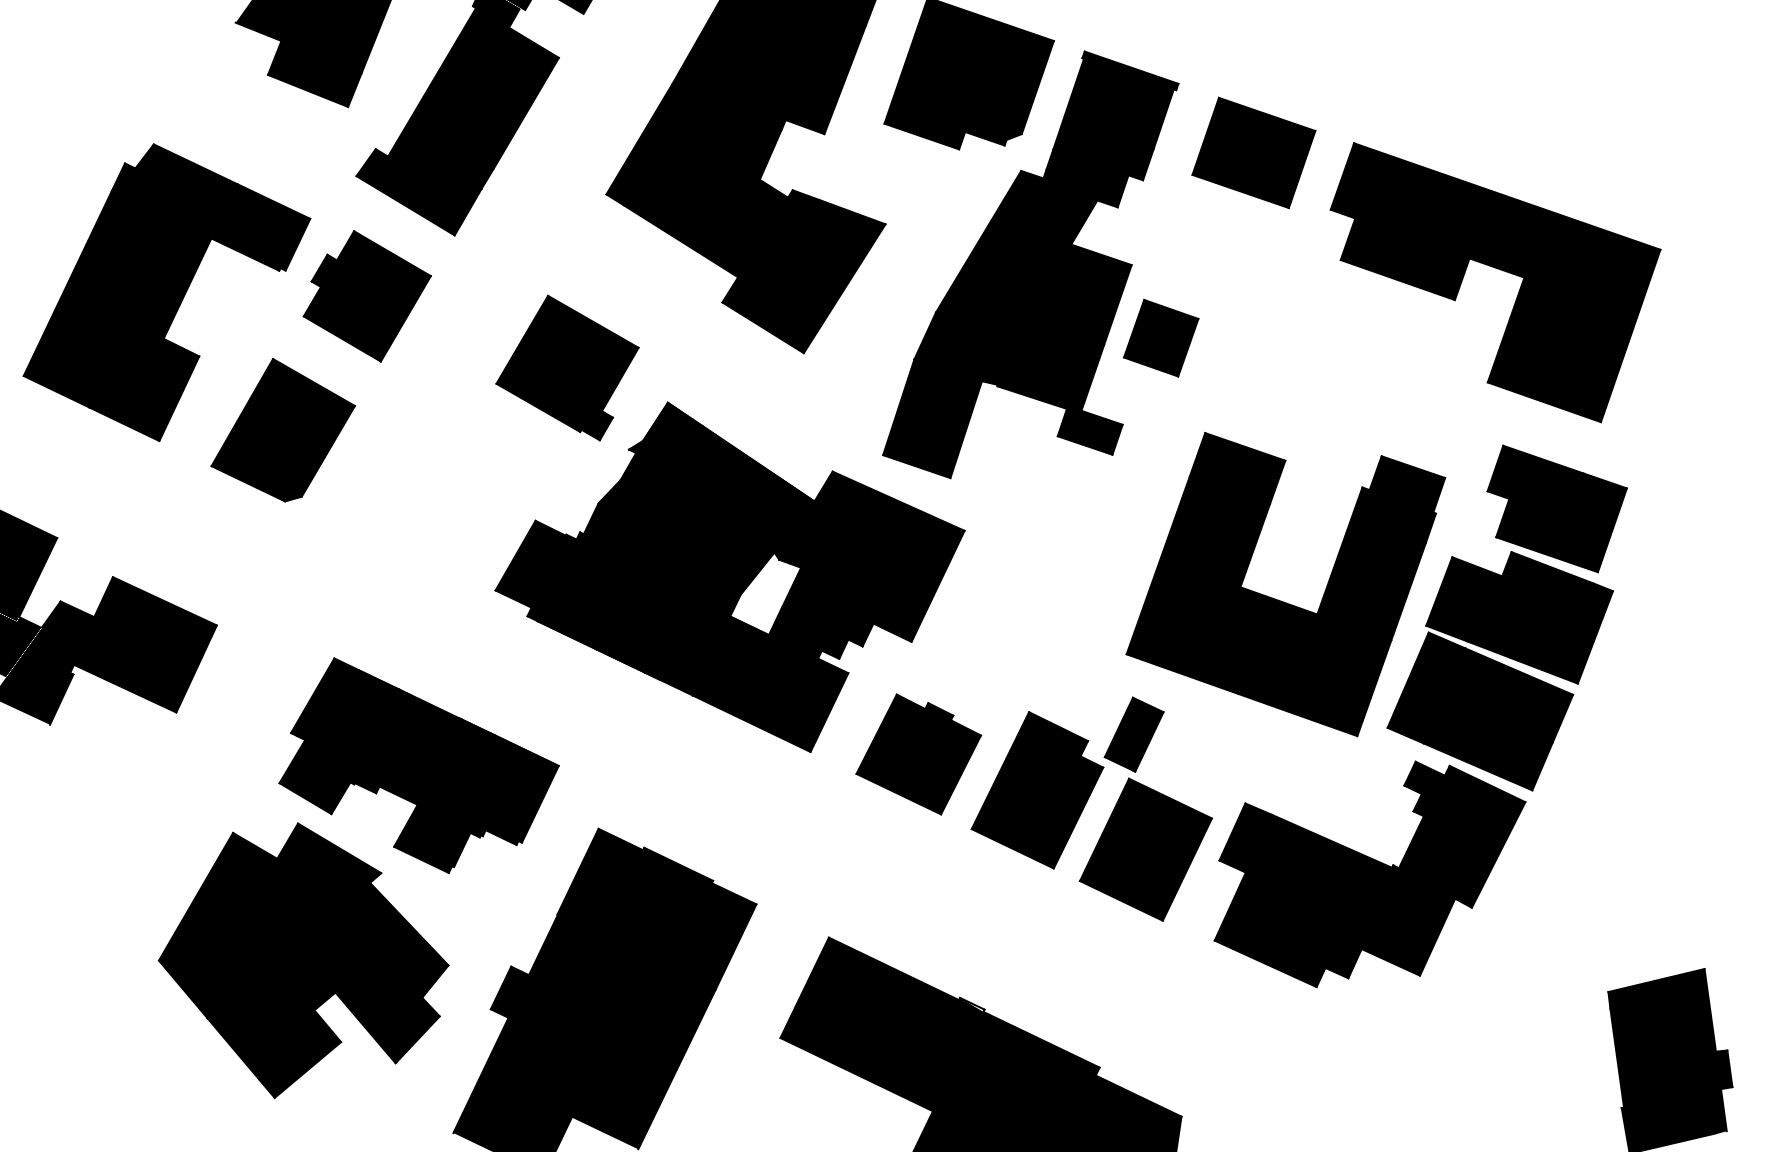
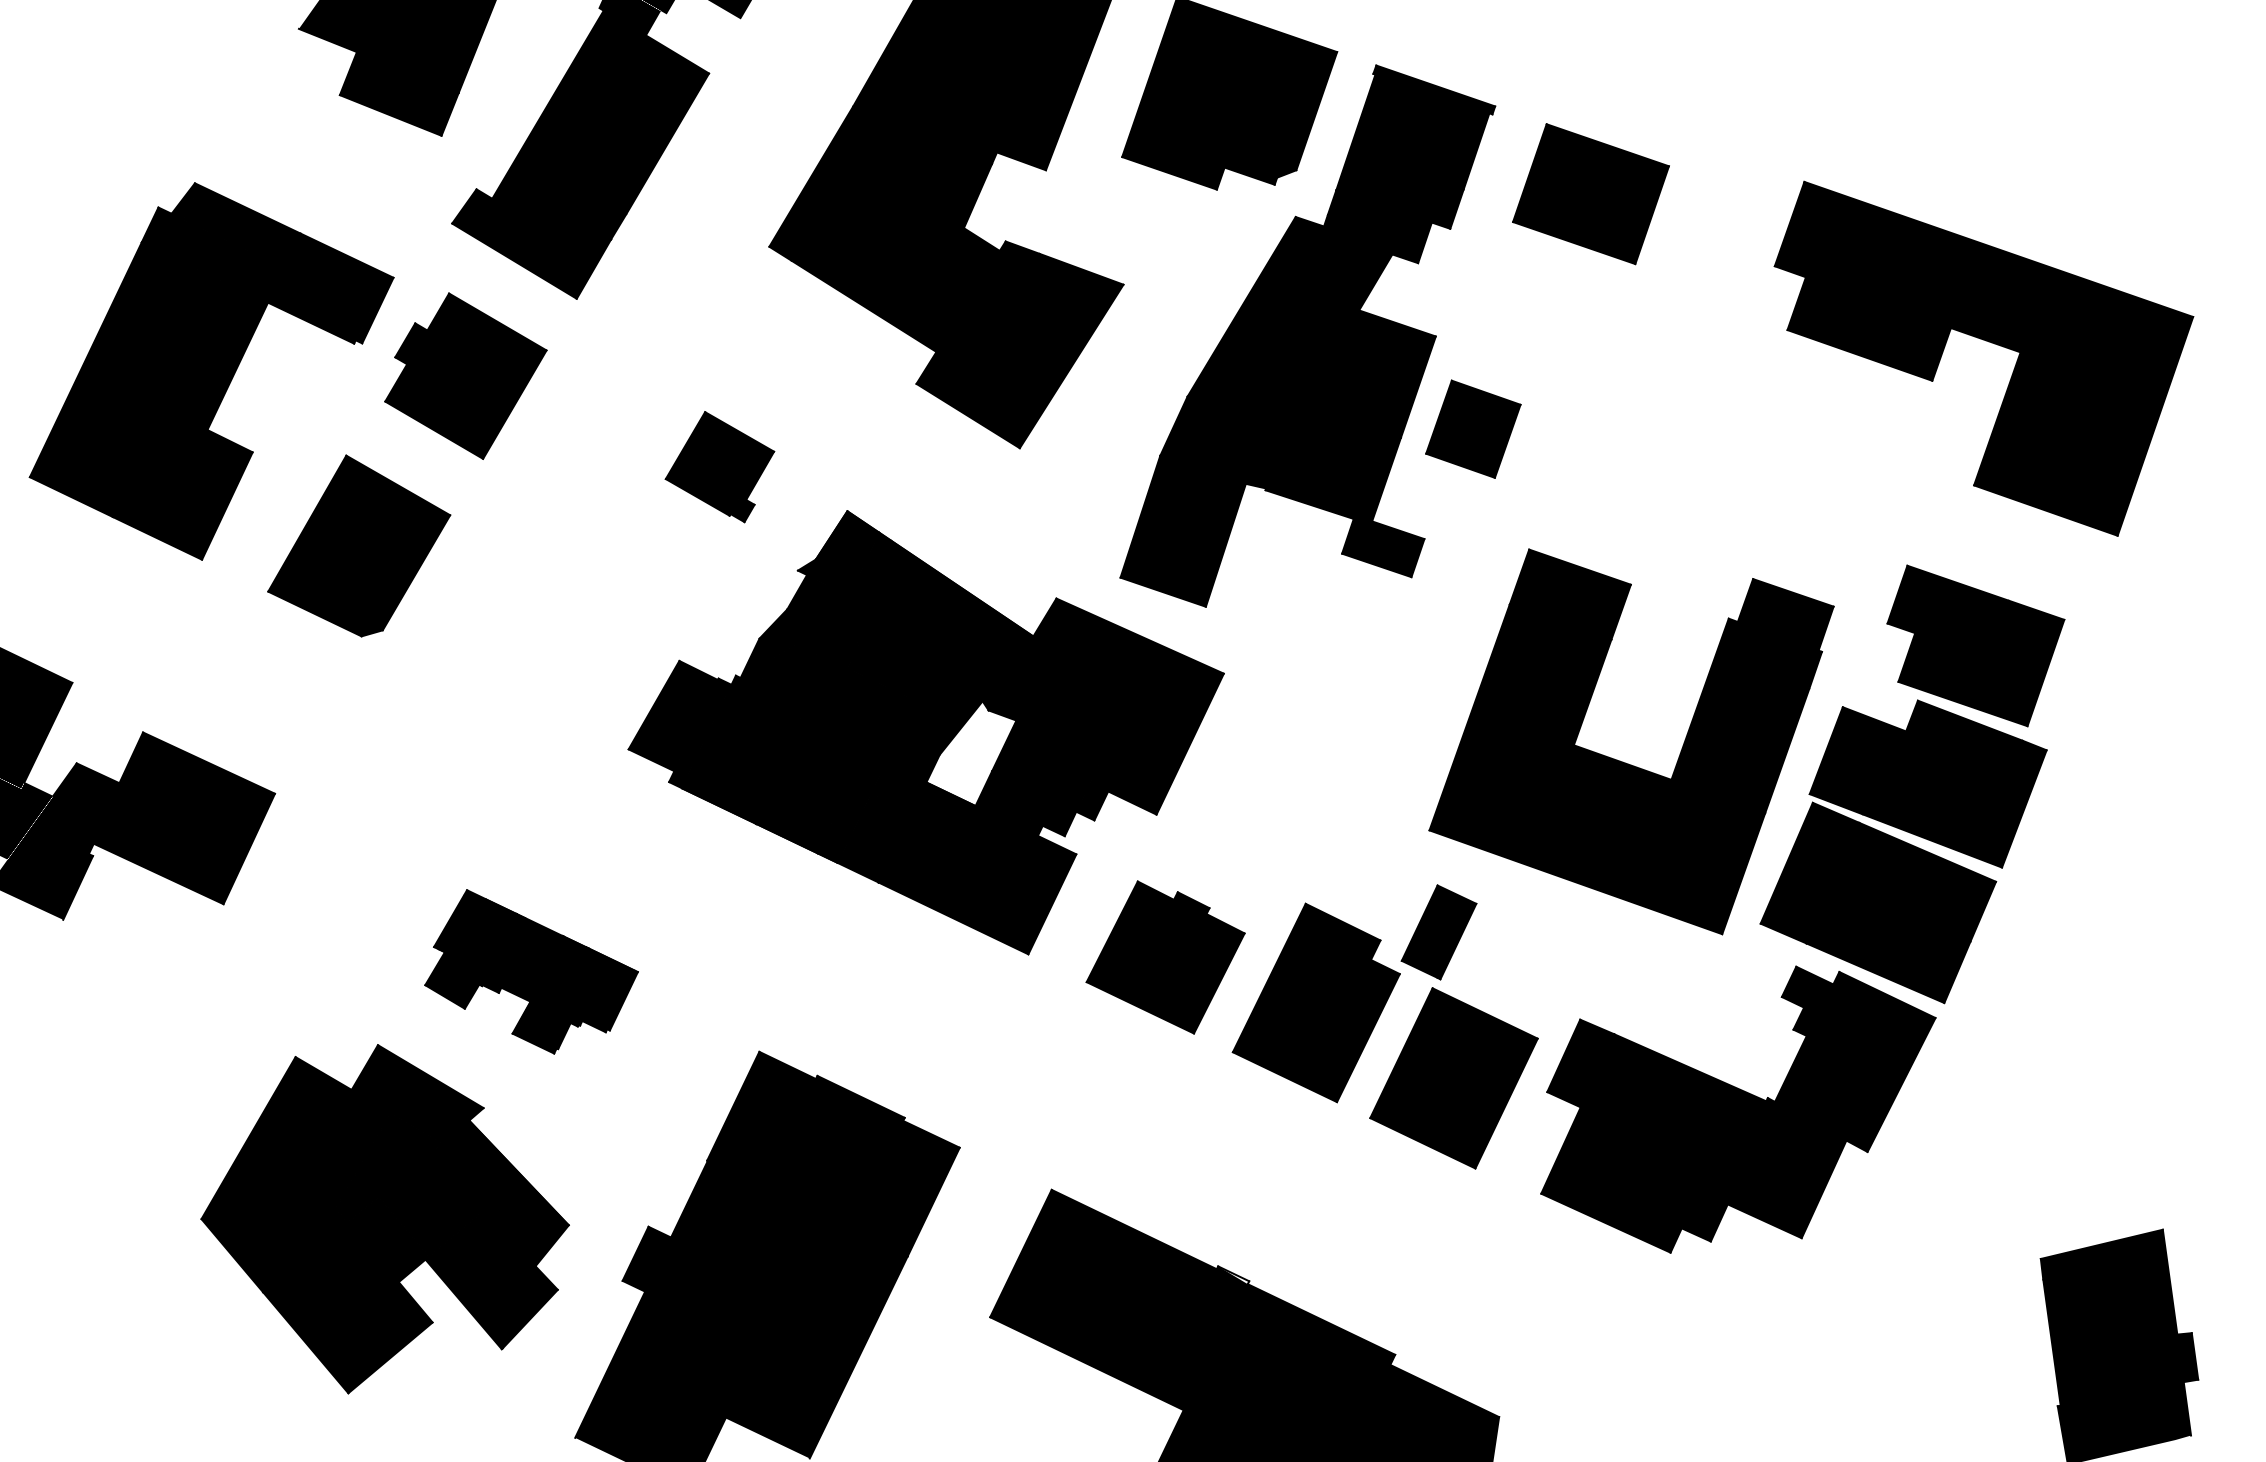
part: (1500, 270) -> (1990, 343), moved
part: (567, 367) -> (719, 466), size x0.6
part: (418, 765) -> (530, 971), size x0.6

